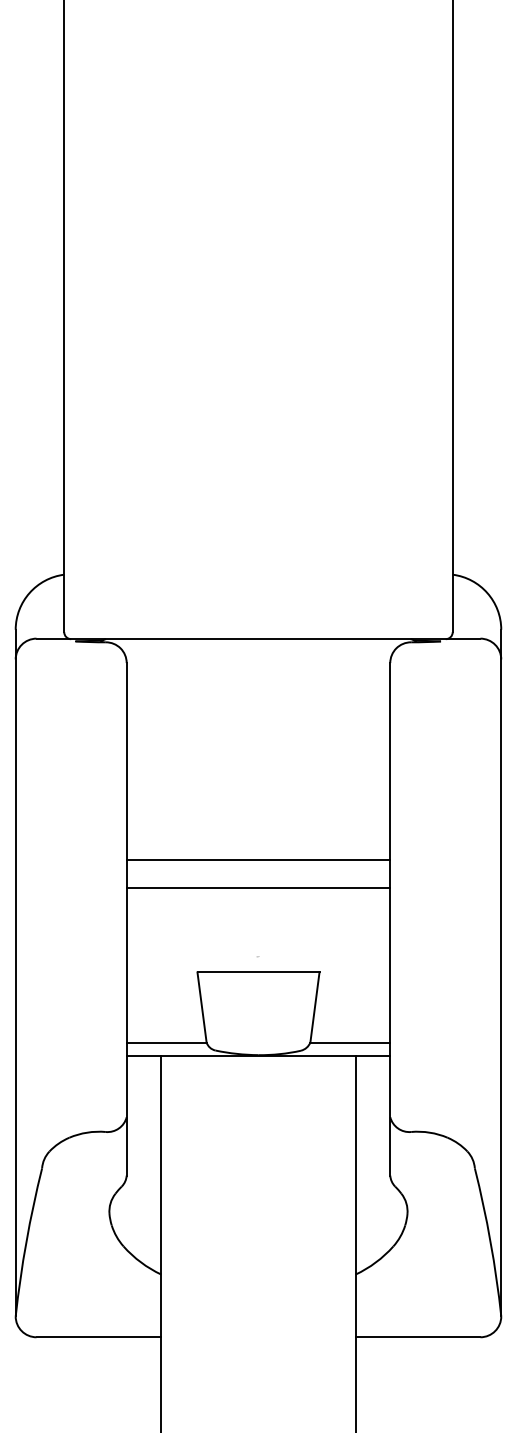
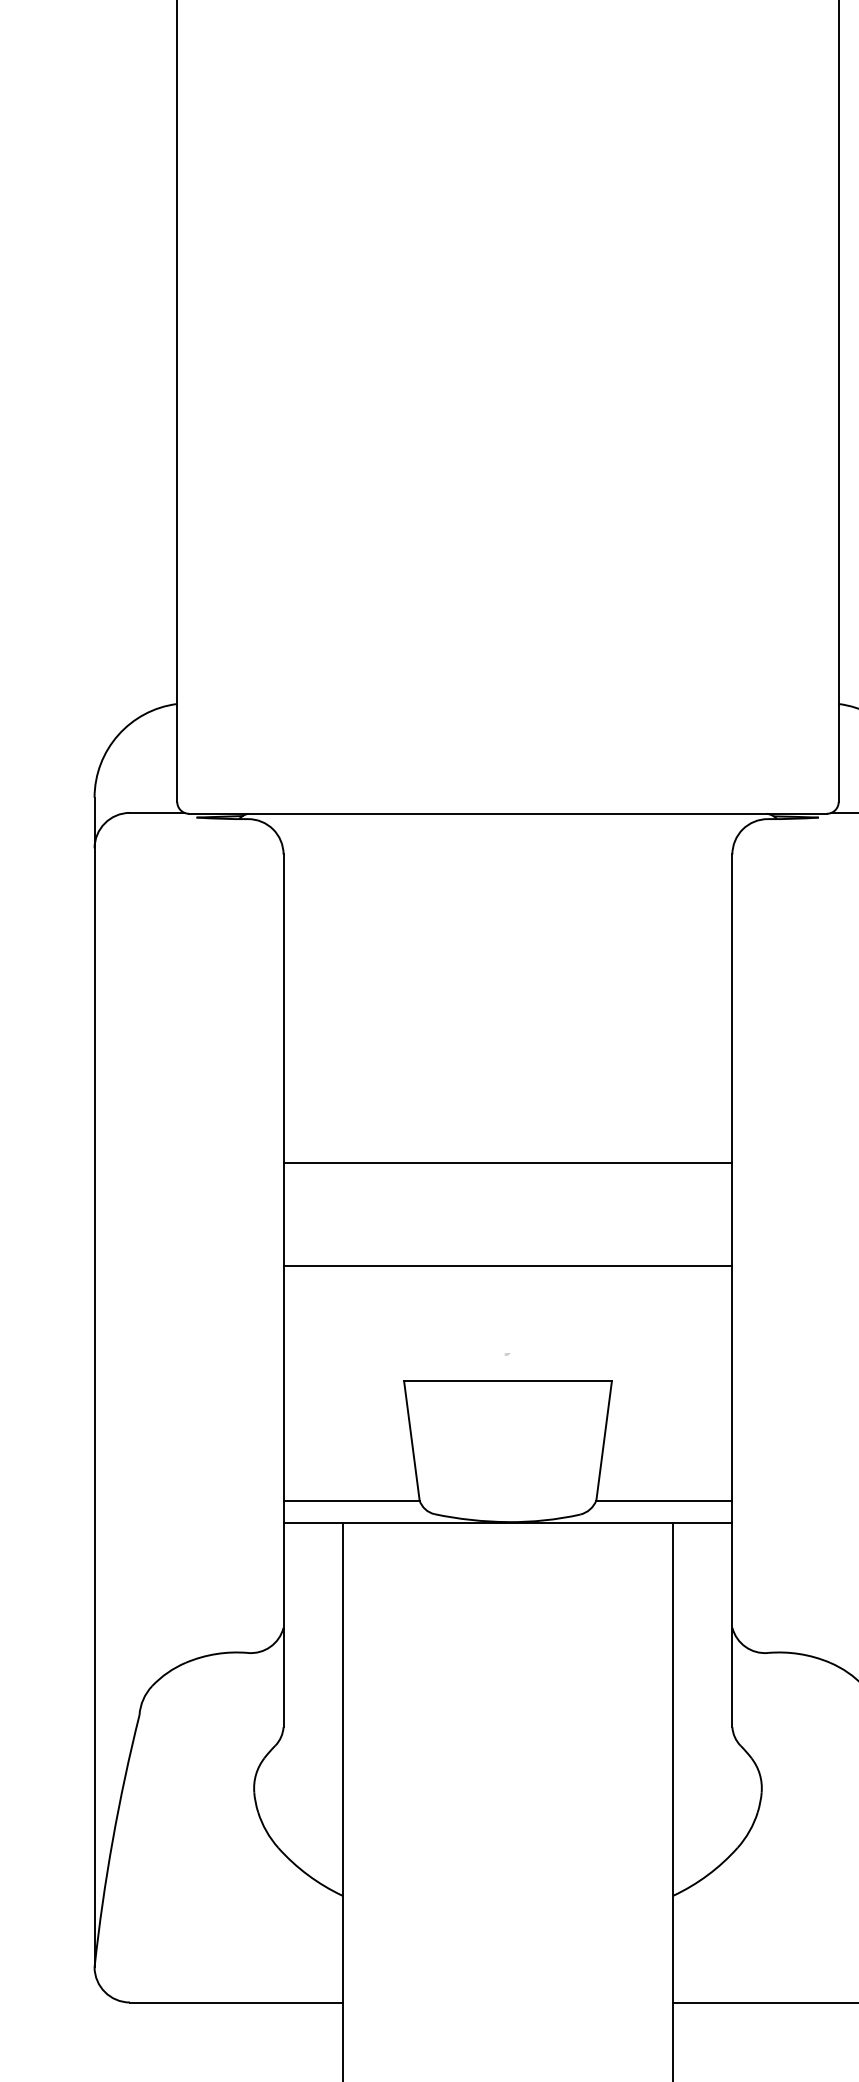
line: (258, 860) -> (507, 1163), moved
line: (258, 887) -> (507, 1265), moved

